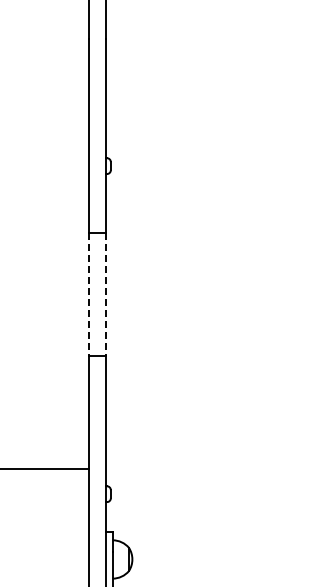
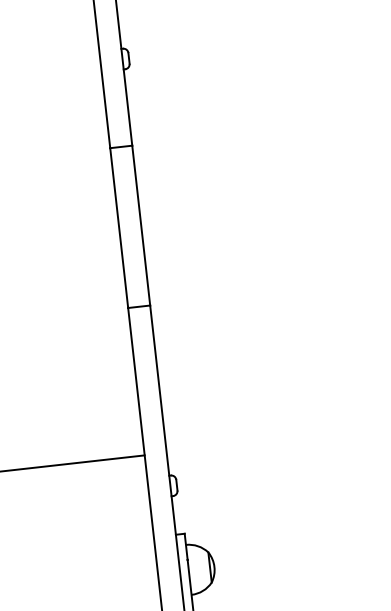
line: (88, 294) -> (118, 228), dashed -> solid
line: (105, 294) -> (140, 226), dashed -> solid

